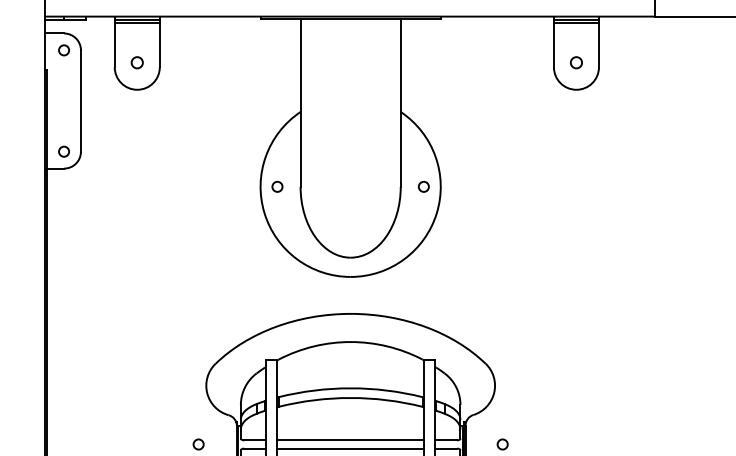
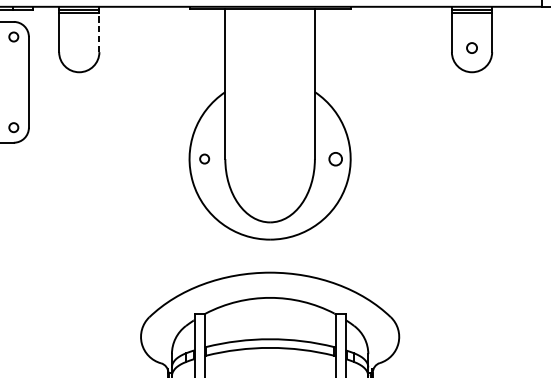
line: (159, 45) -> (99, 32), solid -> dashed
circle: (136, 62) -> (78, 47), removed
circle: (423, 186) -> (335, 158), size x1.4

